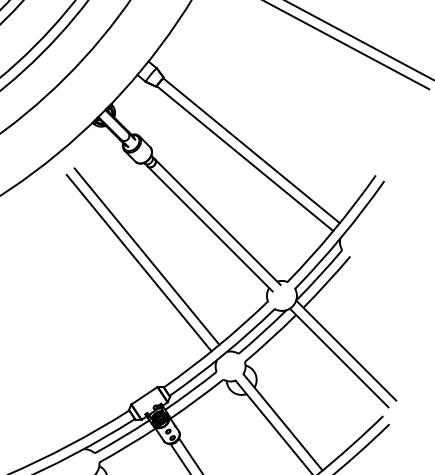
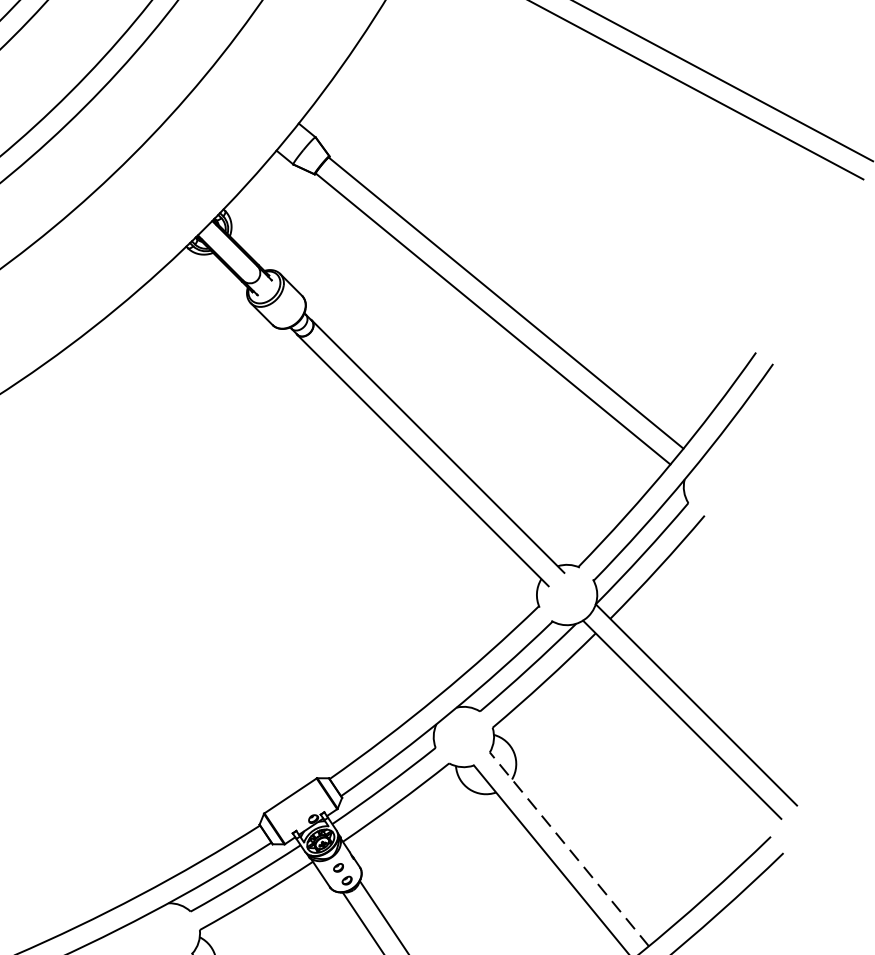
line: (146, 256) -> (294, 515), removed
line: (138, 262) -> (278, 527), removed
line: (282, 421) -> (568, 847), solid -> dashed

